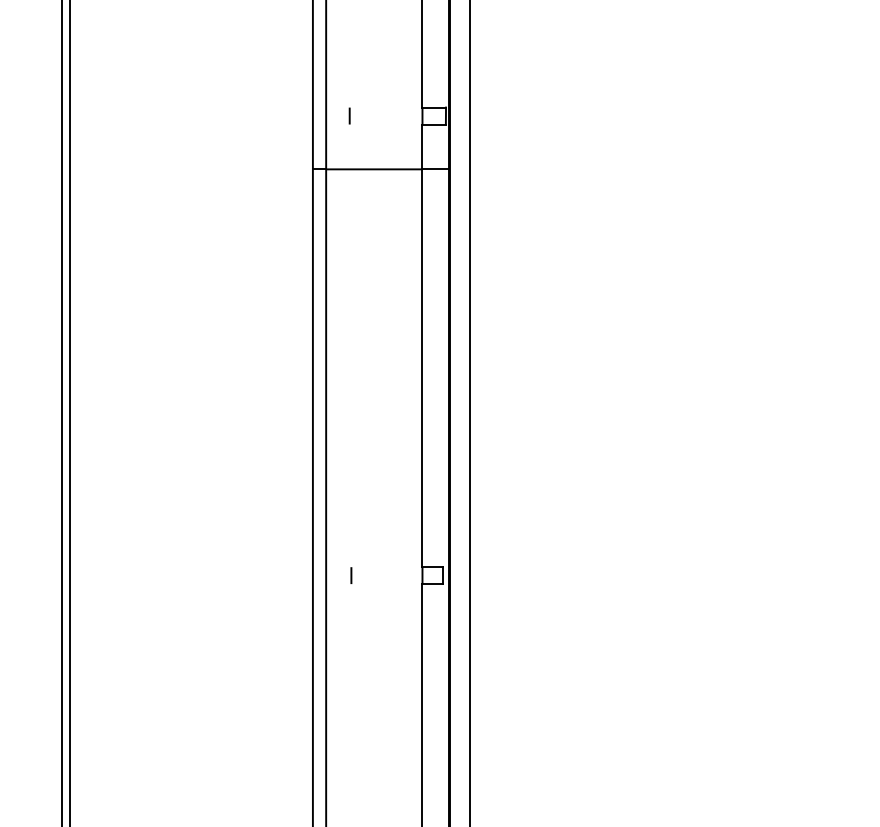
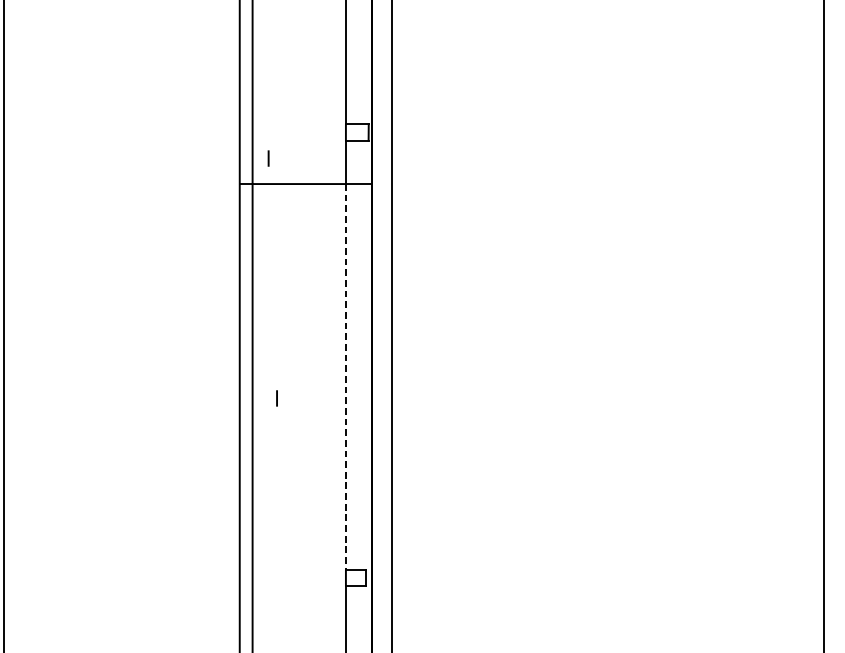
line: (349, 115) -> (268, 158), moved
line: (422, 368) -> (345, 377), solid -> dashed
line: (351, 575) -> (277, 398), moved

